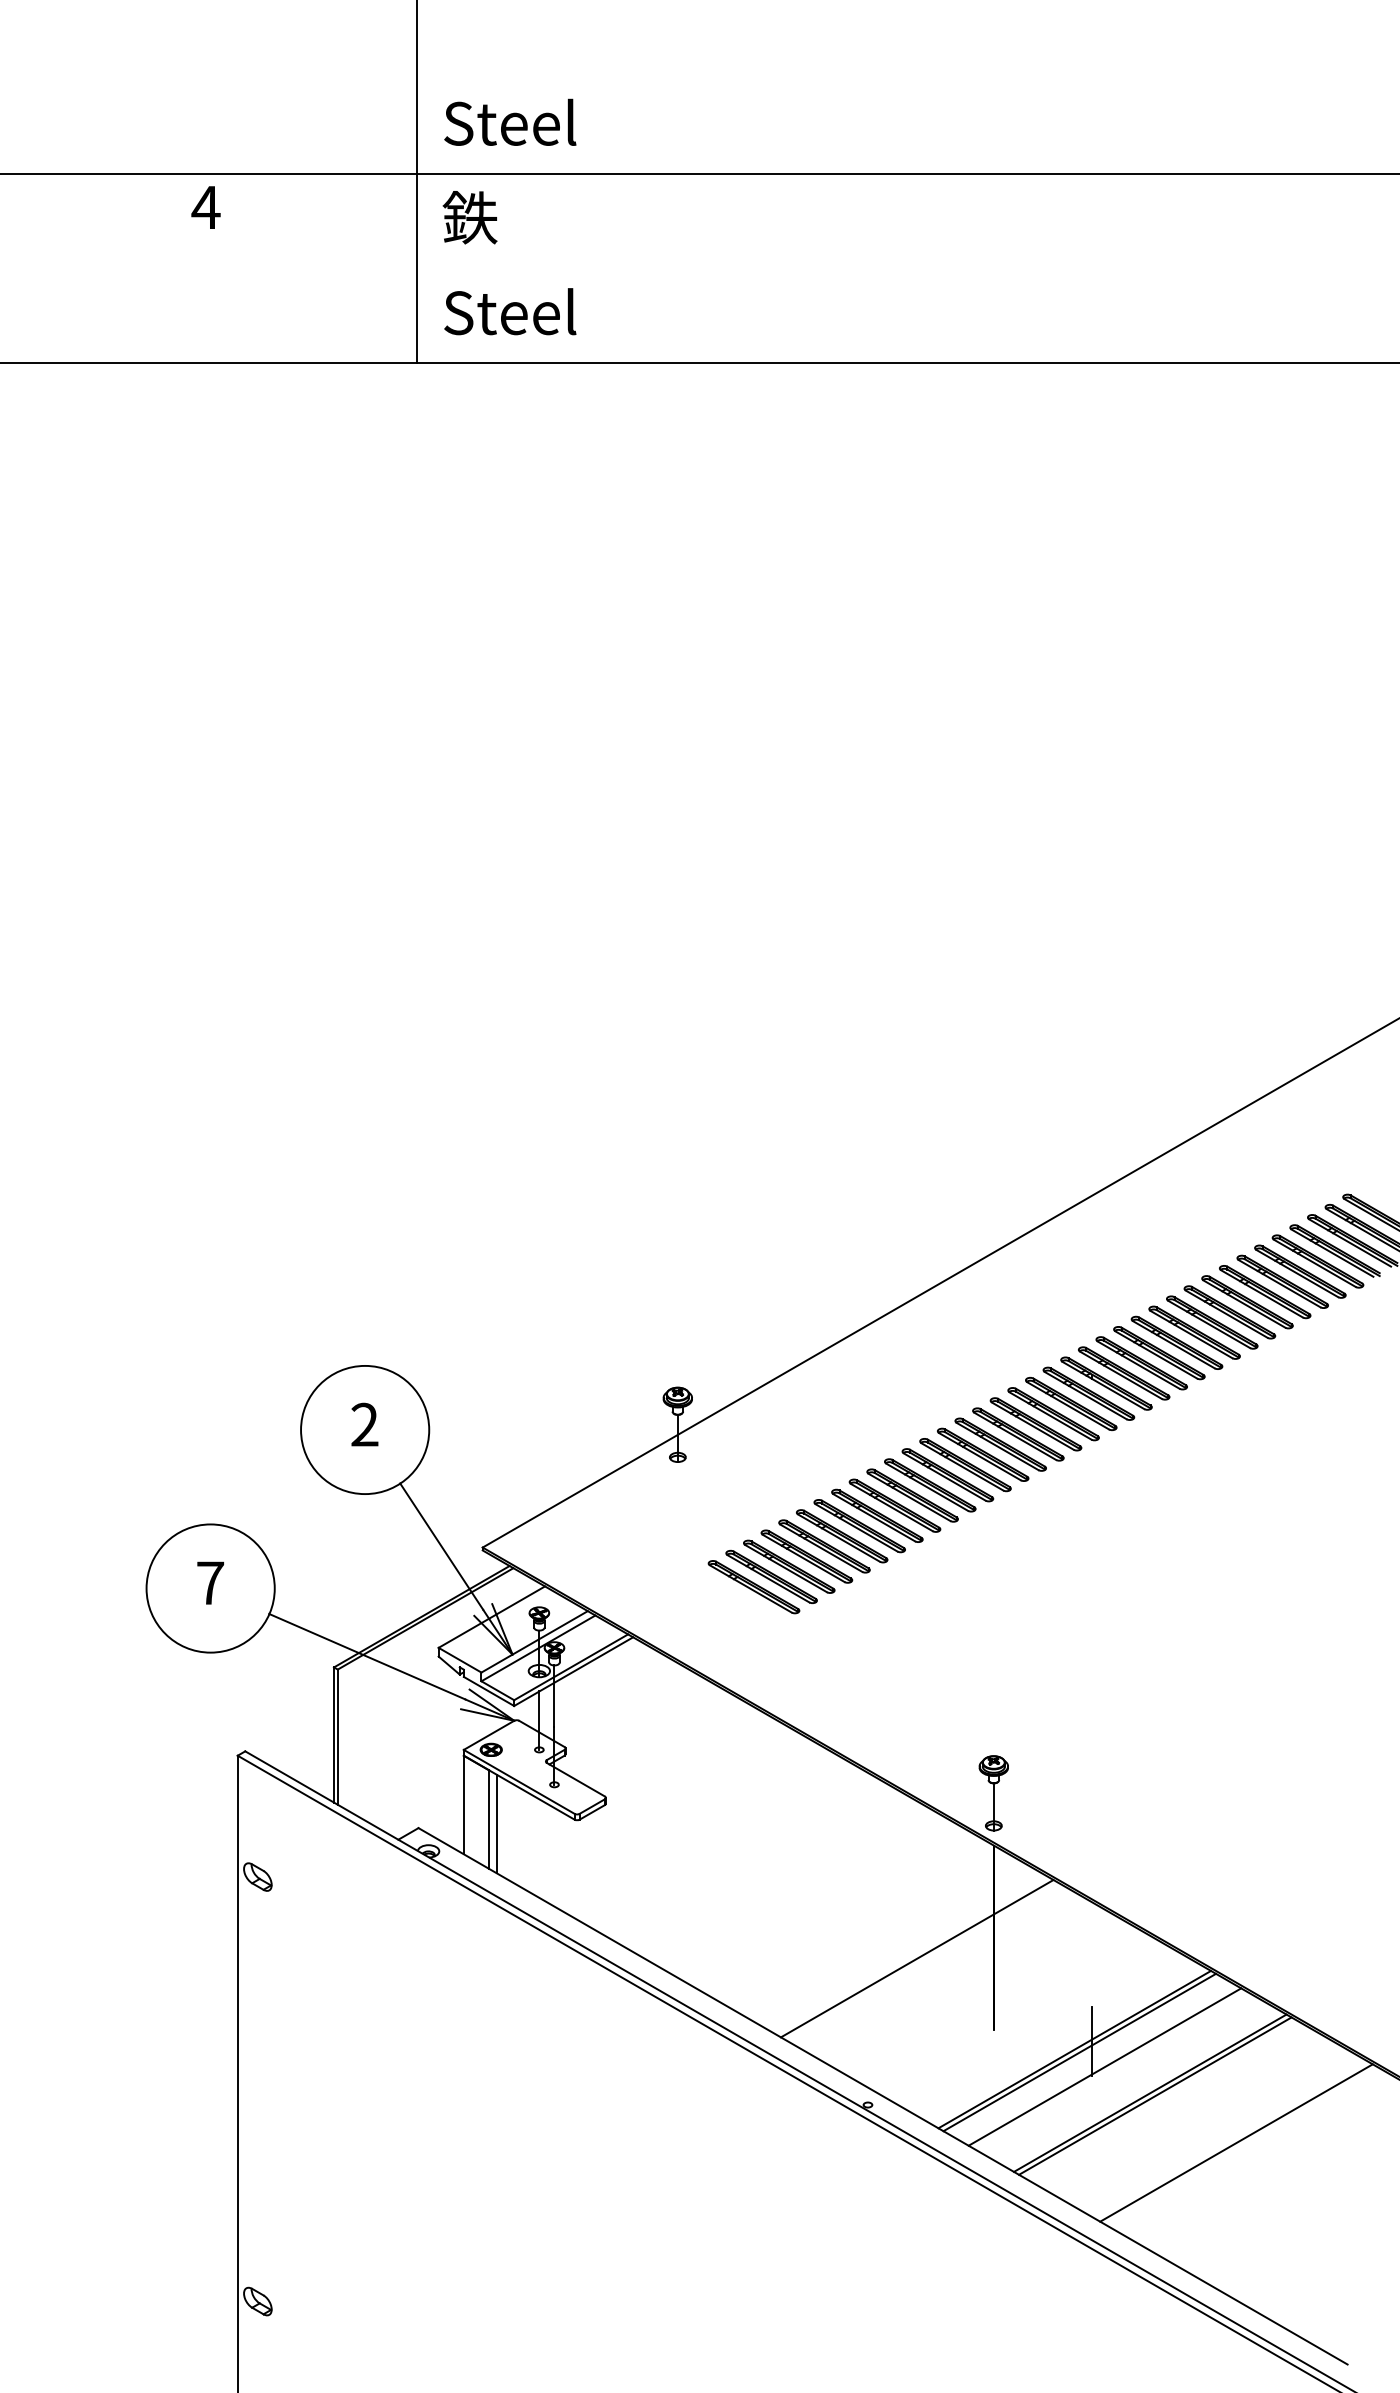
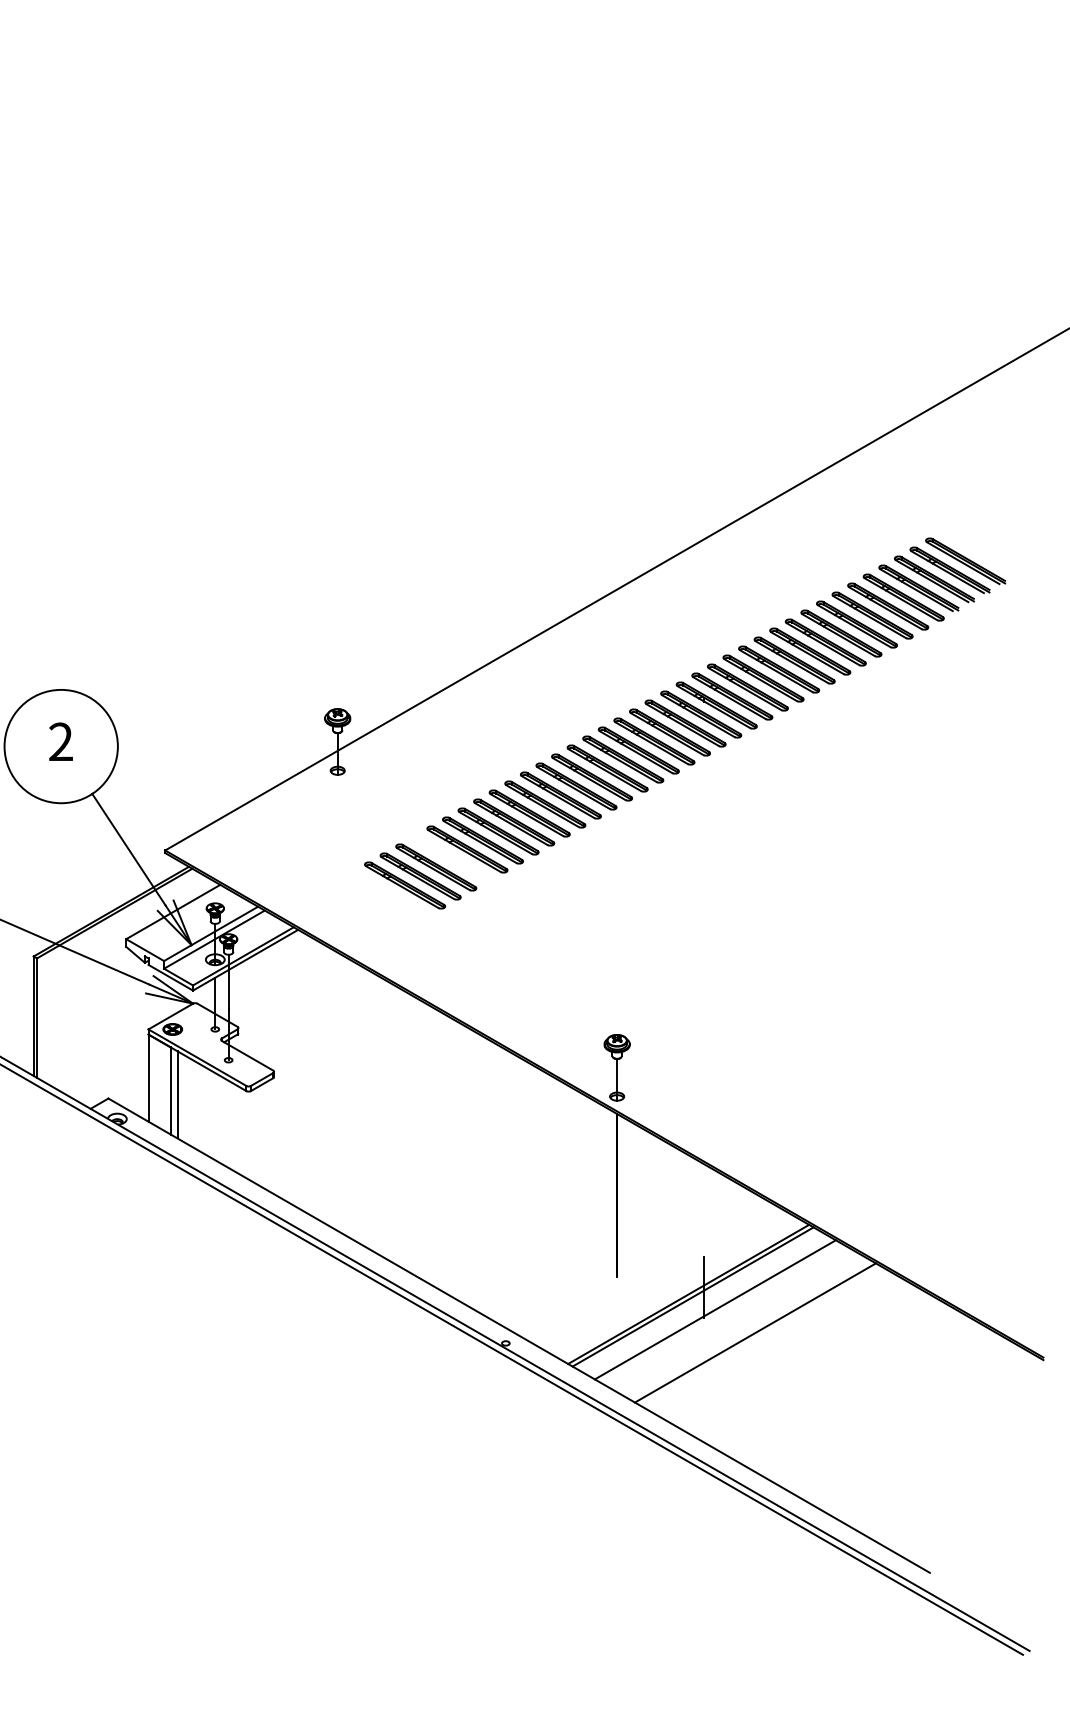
part: (806, 1556) -> (451, 858), removed
line: (916, 1958) -> (548, 1213), removed
line: (1155, 2095) -> (760, 1334), removed
line: (1236, 2142) -> (831, 1376), removed

